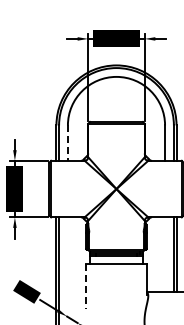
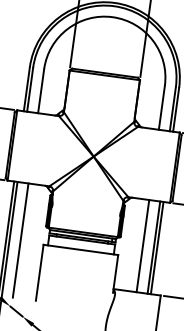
line: (67, 143) -> (40, 91), dashed -> solid
line: (165, 254) -> (143, 246), added
line: (67, 263) -> (20, 240), added
line: (86, 286) -> (39, 272), dashed -> solid

